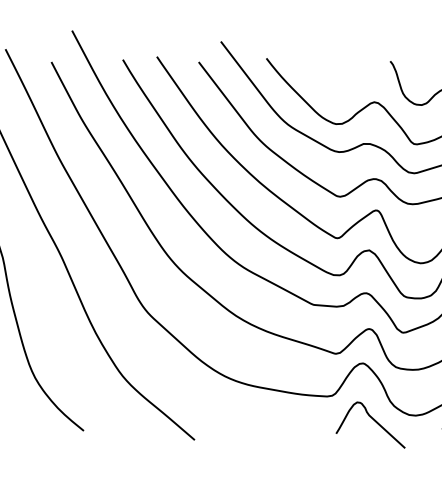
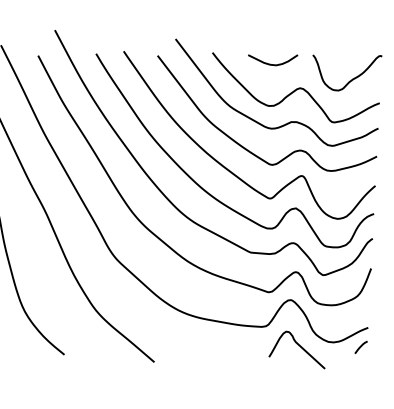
curve: (341, 72) -> (273, 64), added

